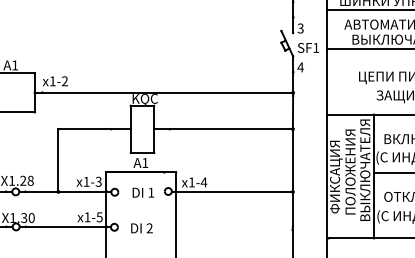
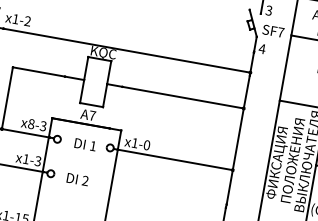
text: (316, 47) -> (281, 32), SF1 -> SF7
text: (145, 162) -> (92, 115), A1 -> A7
text: (86, 181) -> (31, 123), x1-3 -> x8-3
text: (203, 182) -> (146, 145), x1-4 -> x1-0
text: (99, 216) -> (38, 160), x1-5 -> x1-3

